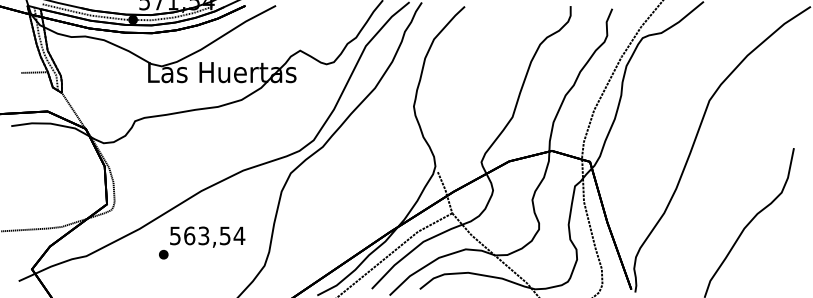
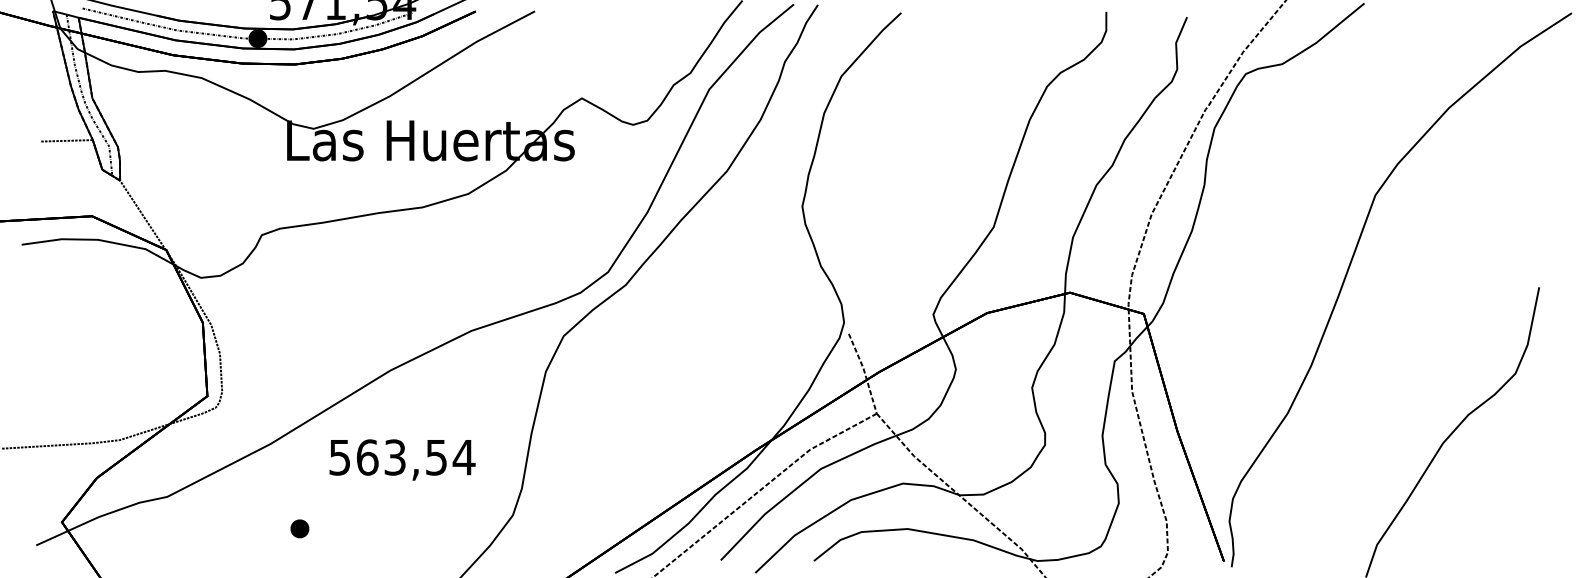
part: (163, 254) -> (299, 528), moved

